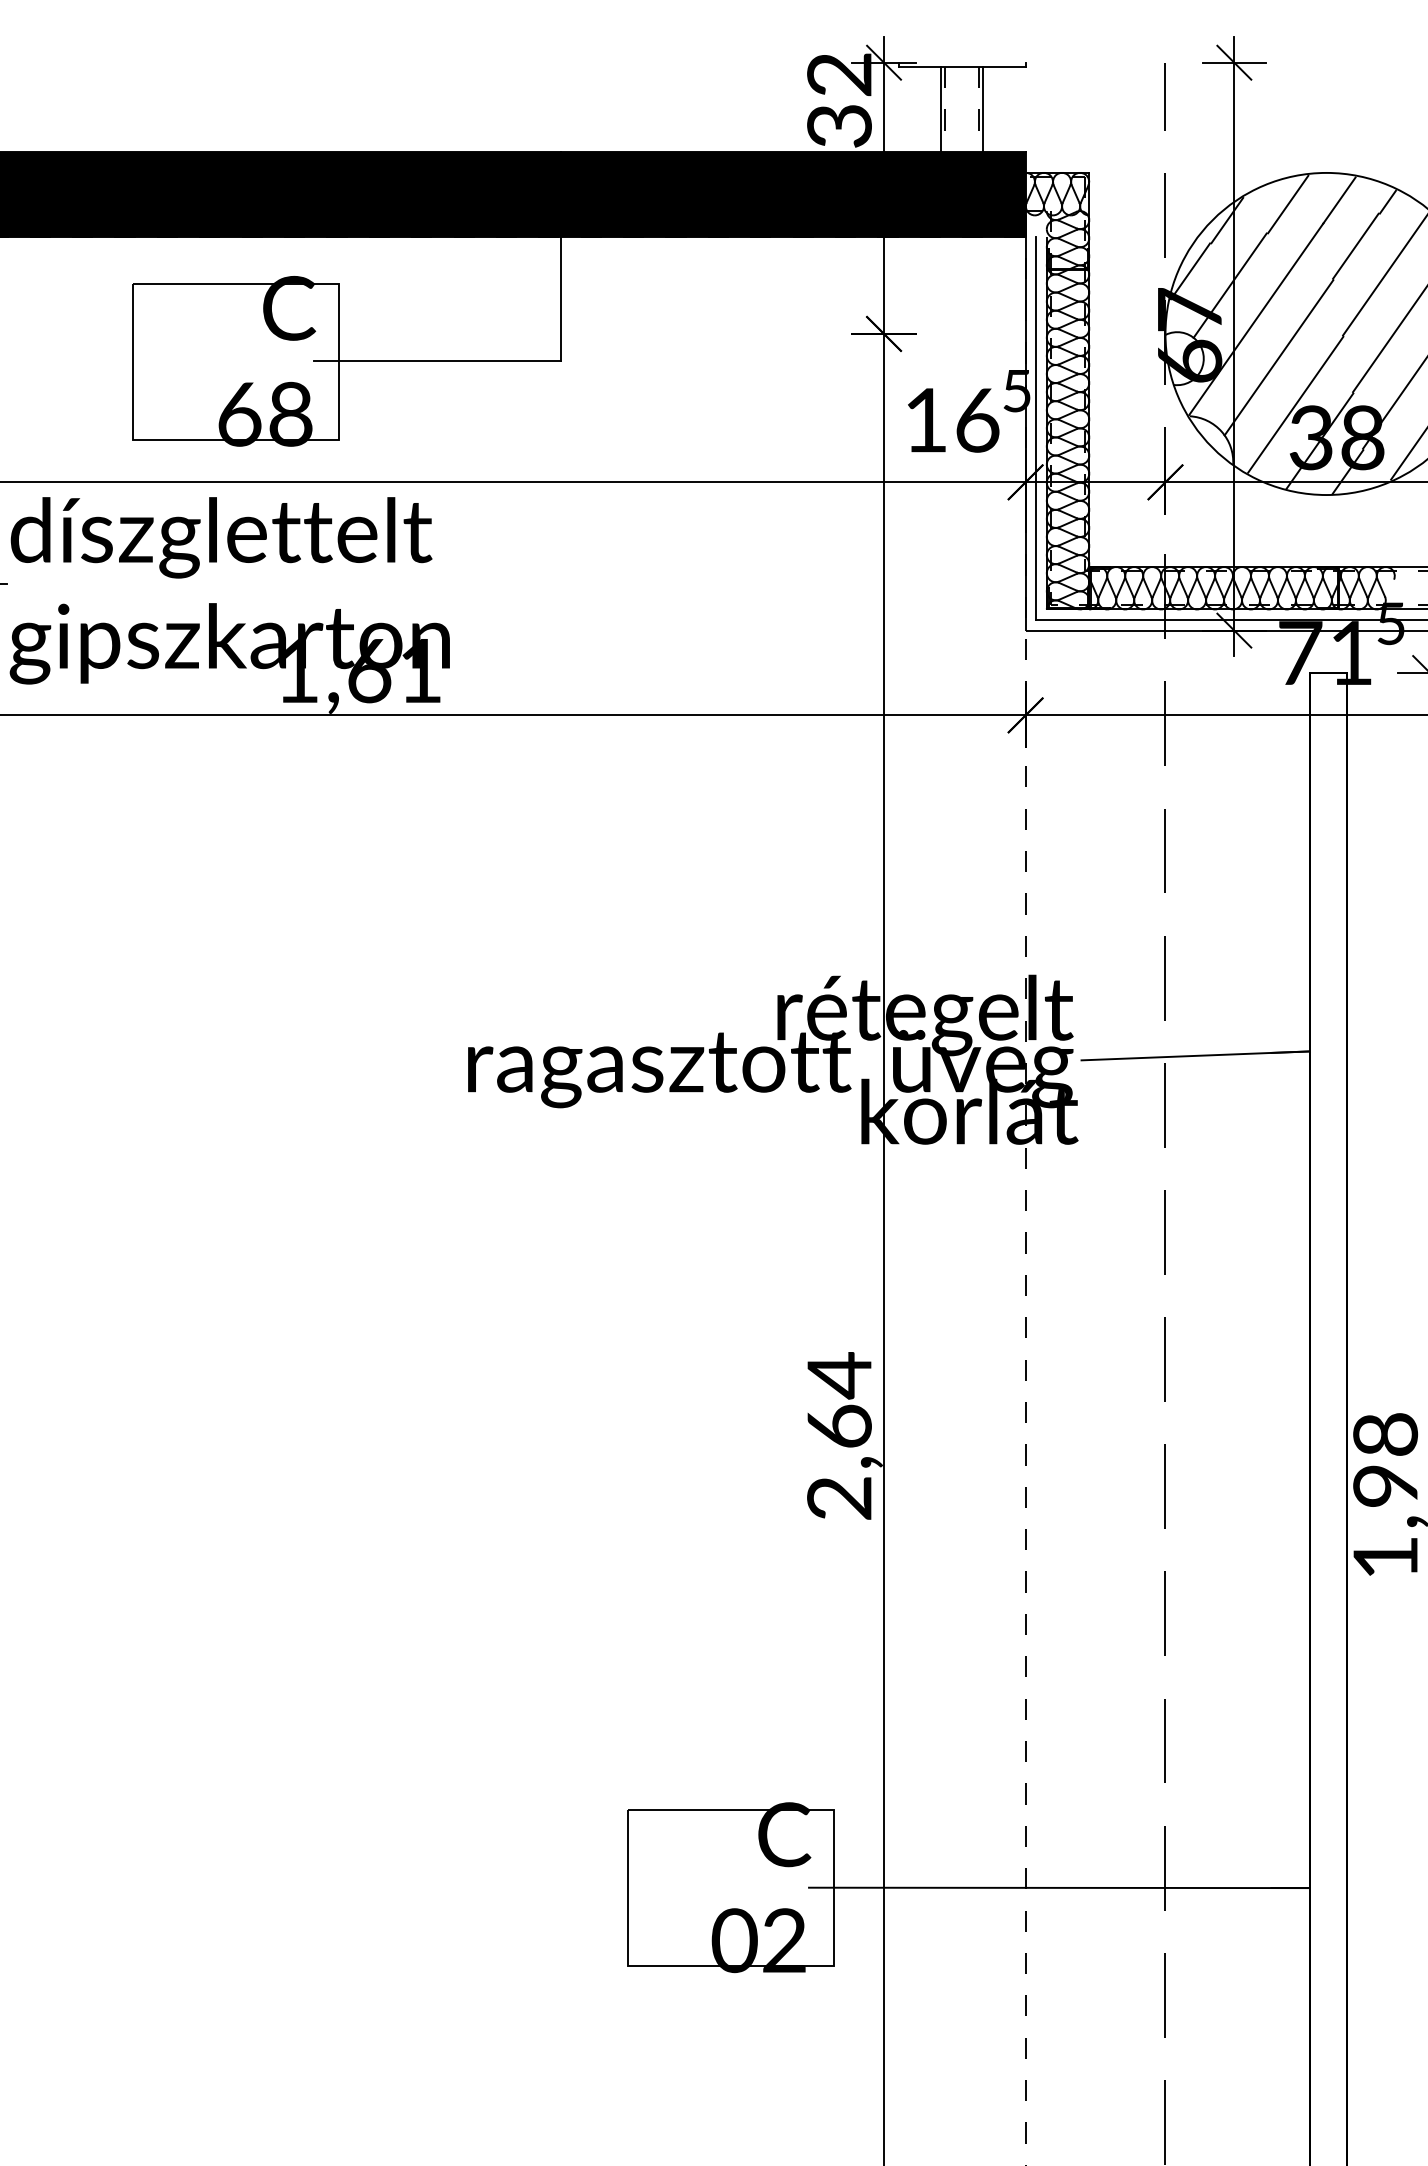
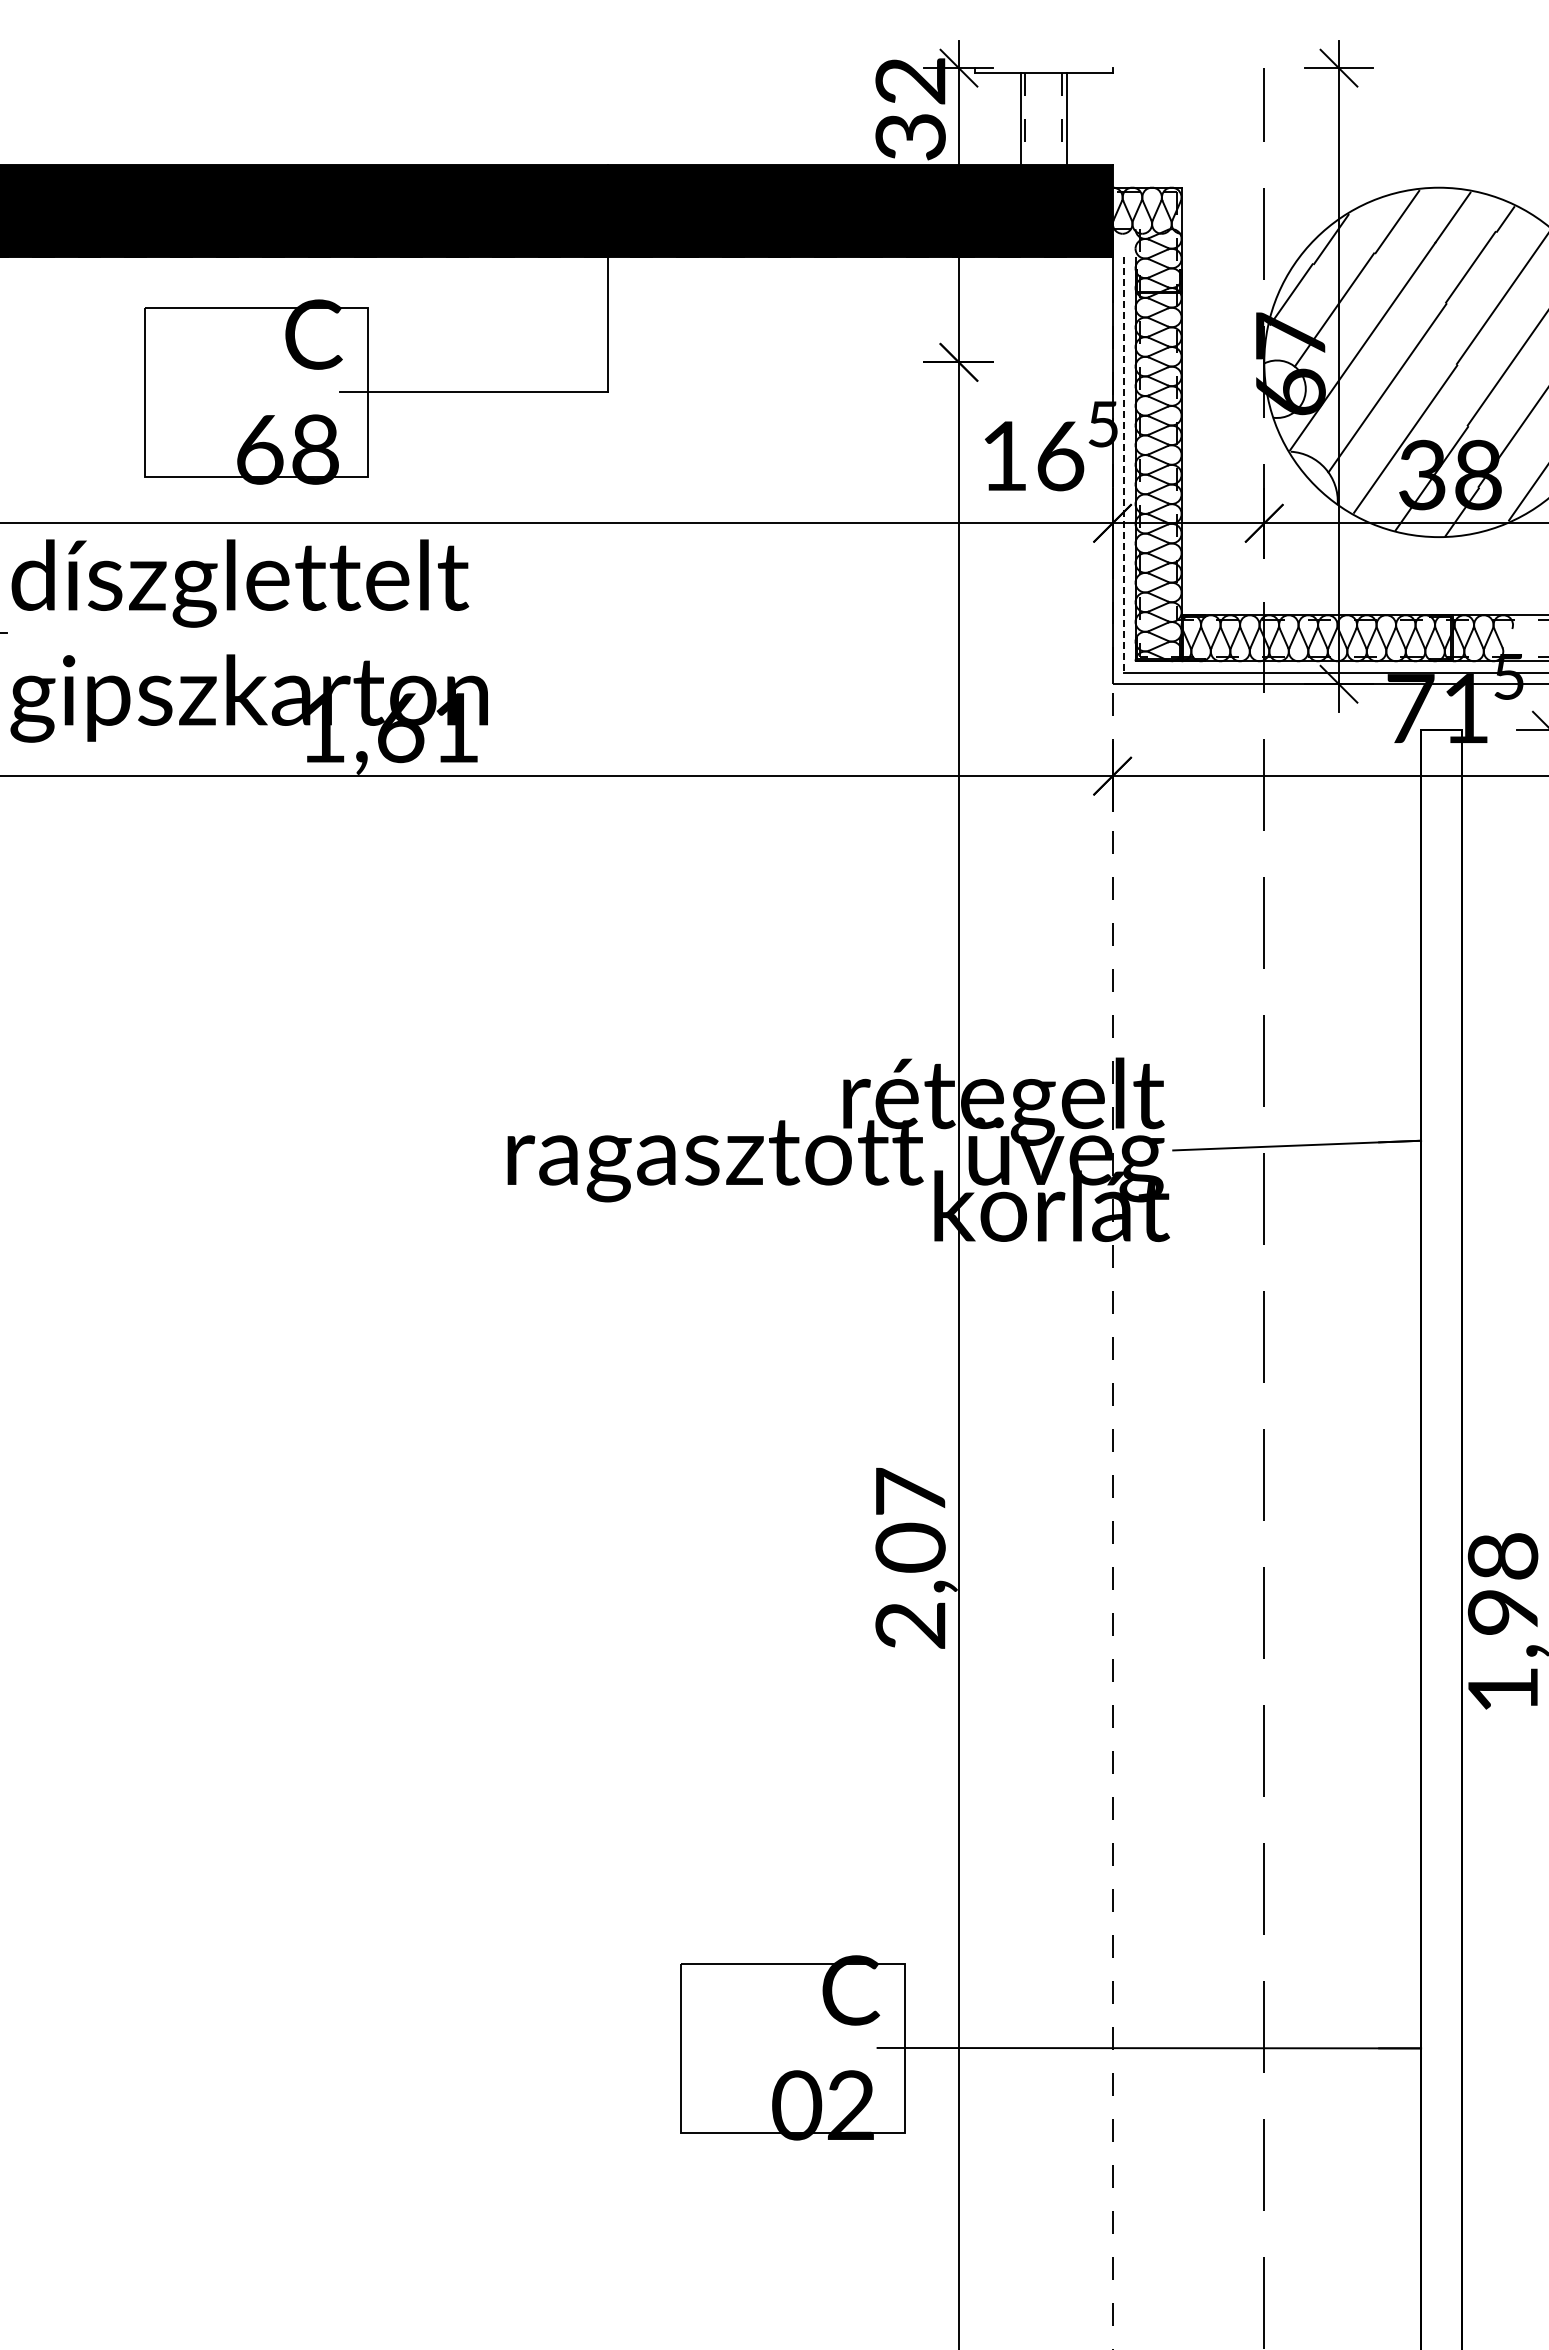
line: (1036, 428) -> (1124, 465), solid -> dashed
text: (839, 1400) -> (910, 1519), 2,64 -> 2,07

